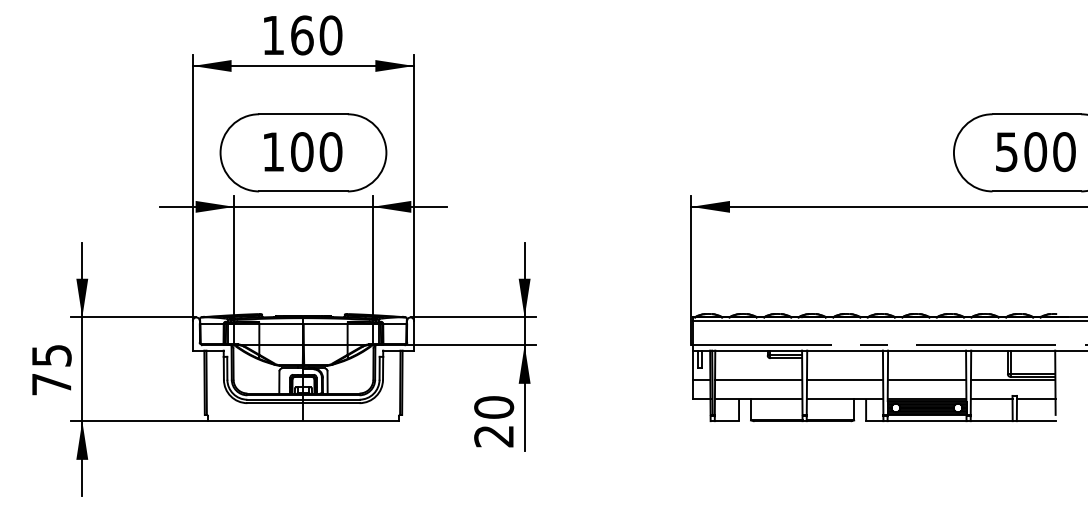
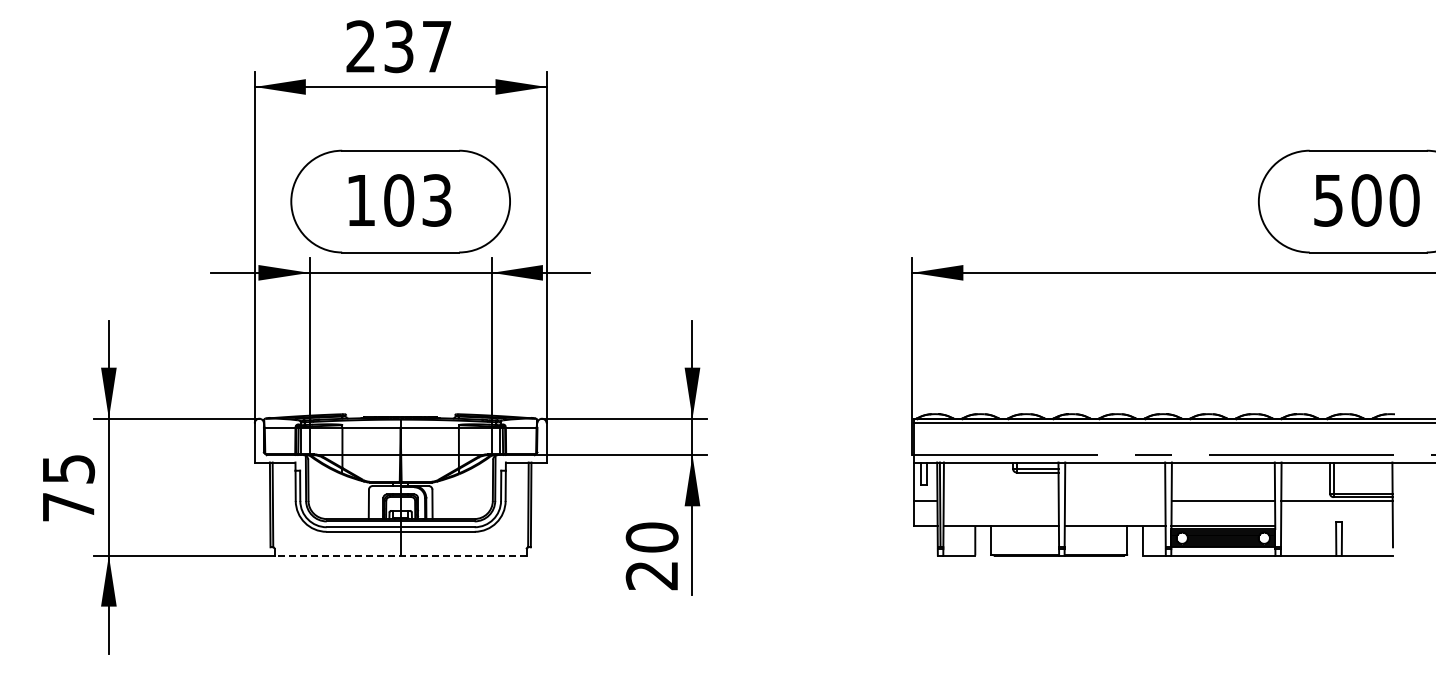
text: (302, 35) -> (399, 46), 160 -> 237
text: (331, 152) -> (437, 200), 100 -> 103
line: (758, 380) -> (1000, 501), removed
line: (844, 380) -> (1114, 501), removed
line: (991, 399) -> (1308, 526), removed
line: (1036, 399) -> (1367, 526), removed
line: (303, 421) -> (400, 555), solid -> dashed

